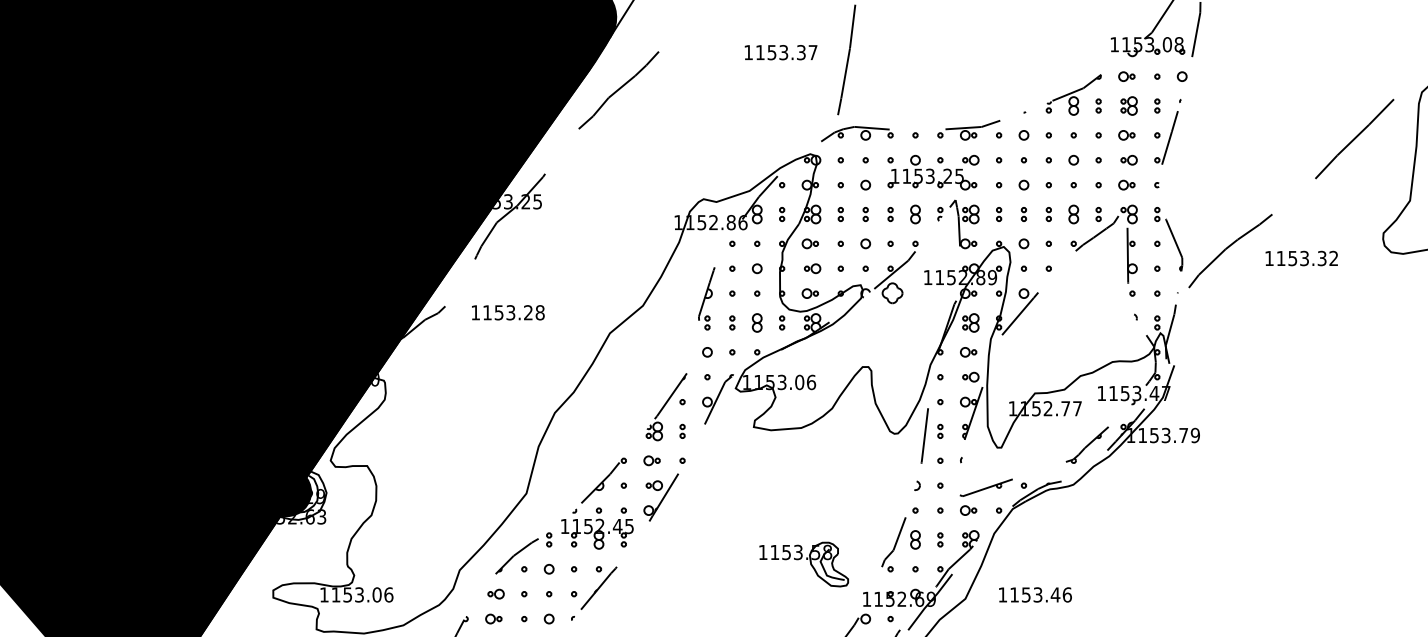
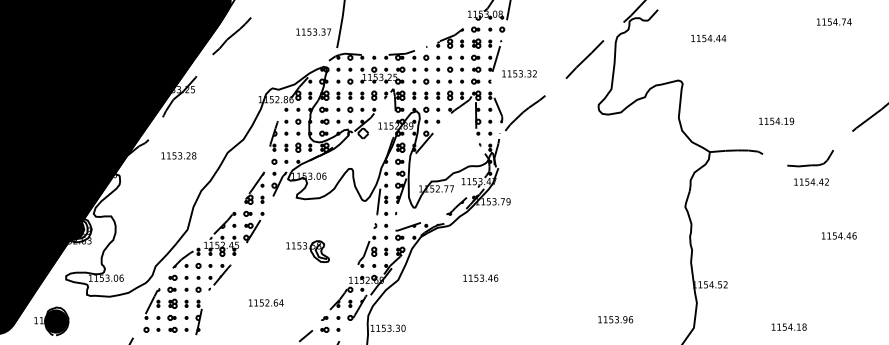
part: (780, 51) -> (313, 31), moved
part: (1301, 257) -> (519, 73), moved
part: (507, 311) -> (178, 155), moved
part: (803, 564) -> (307, 251), moved
part: (1034, 593) -> (480, 277), moved

